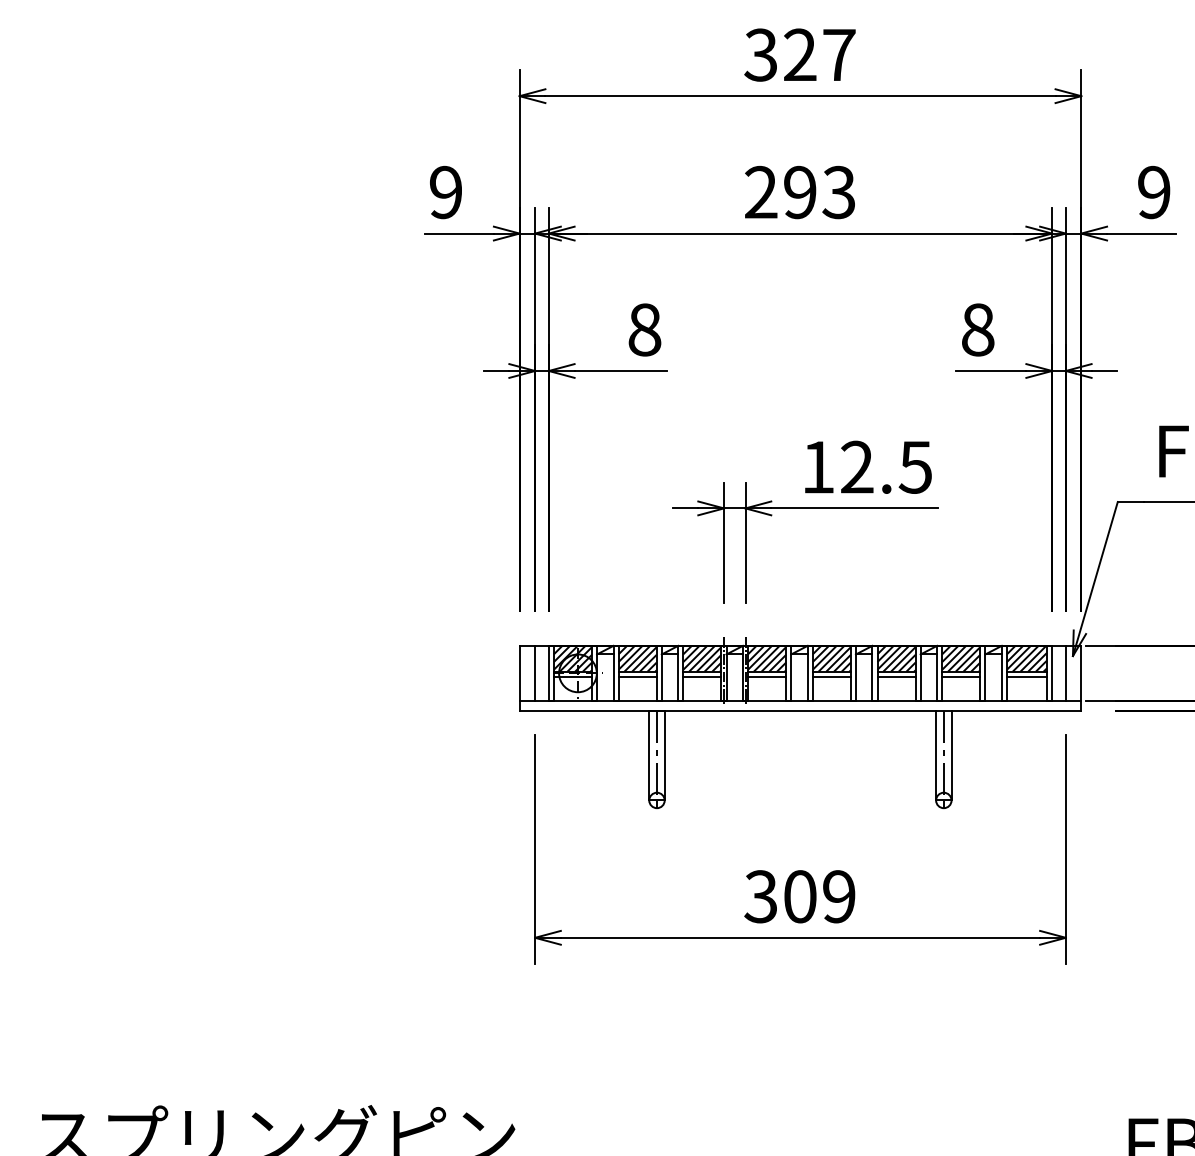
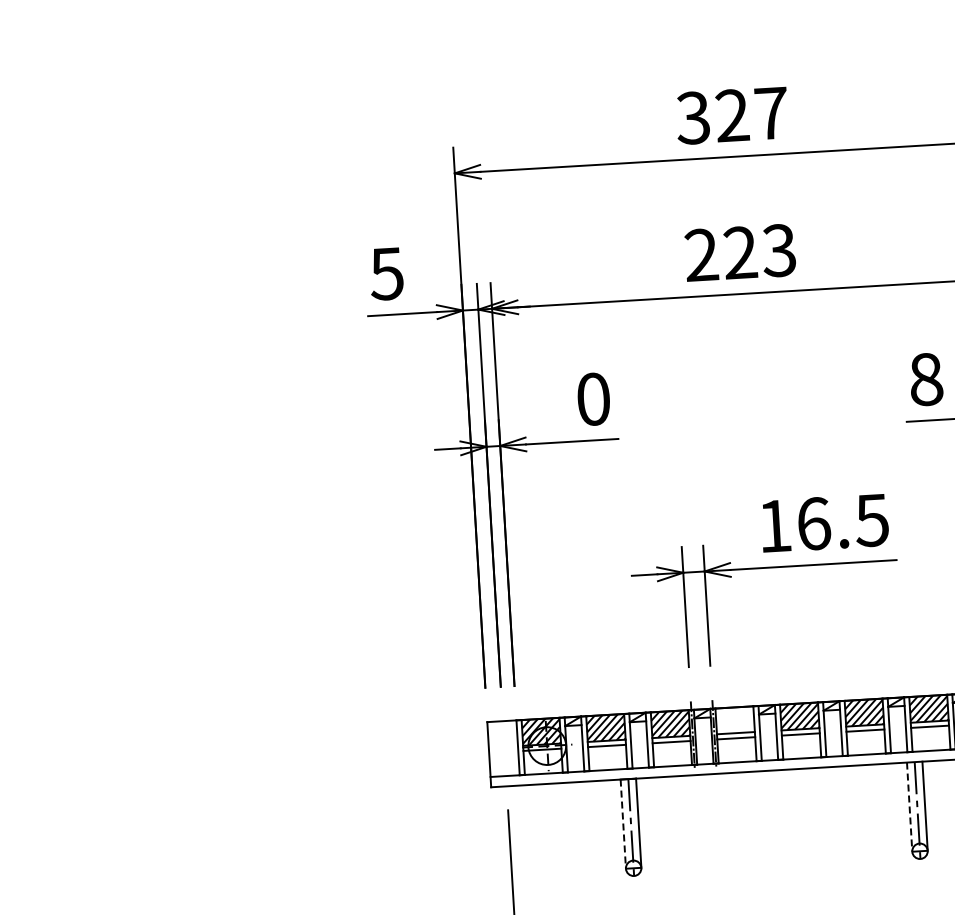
text: (445, 192) -> (386, 273), 9 -> 5
text: (800, 192) -> (740, 252), 293 -> 223
text: (644, 329) -> (593, 398), 8 -> 0
text: (857, 466) -> (814, 523), 12.5 -> 16.5
hatch: (767, 658) -> (735, 720), removed
line: (535, 672) -> (504, 747), removed
line: (649, 755) -> (623, 823), solid -> dashed
line: (936, 755) -> (910, 806), solid -> dashed

